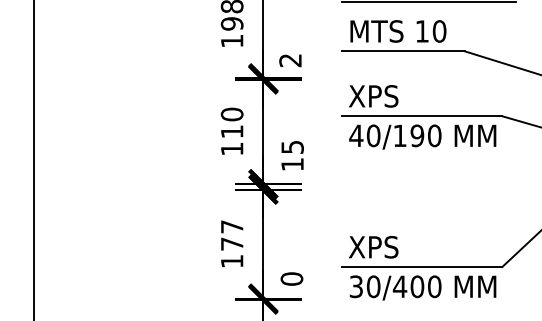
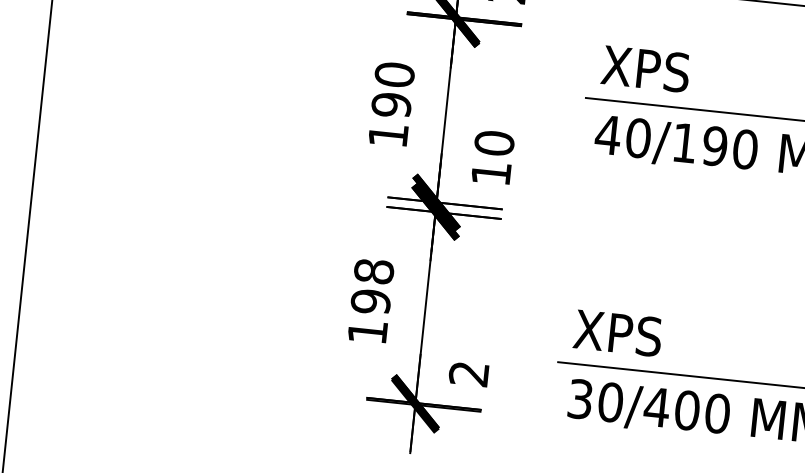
text: (231, 131) -> (390, 104), 110 -> 190
text: (292, 147) -> (494, 143), 15 -> 10
text: (231, 235) -> (371, 286), 177 -> 198
text: (291, 278) -> (468, 372), 0 -> 2

